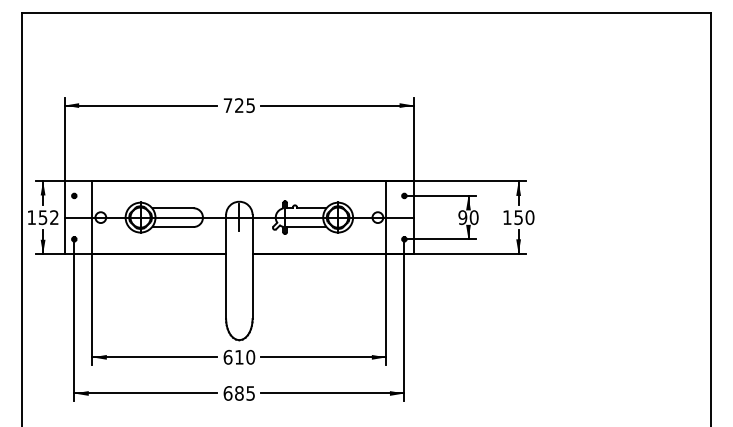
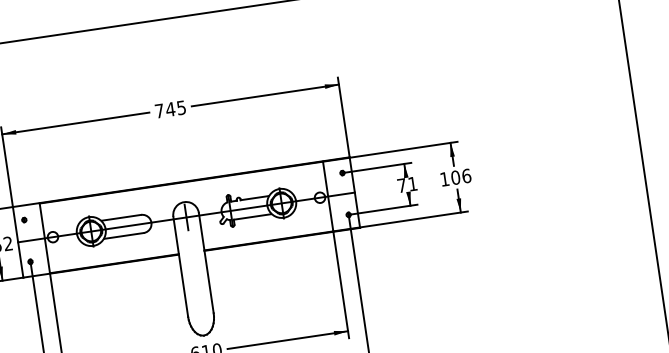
text: (239, 105) -> (170, 109), 725 -> 745
text: (468, 217) -> (407, 184), 90 -> 71
text: (524, 217) -> (461, 176), 150 -> 106

